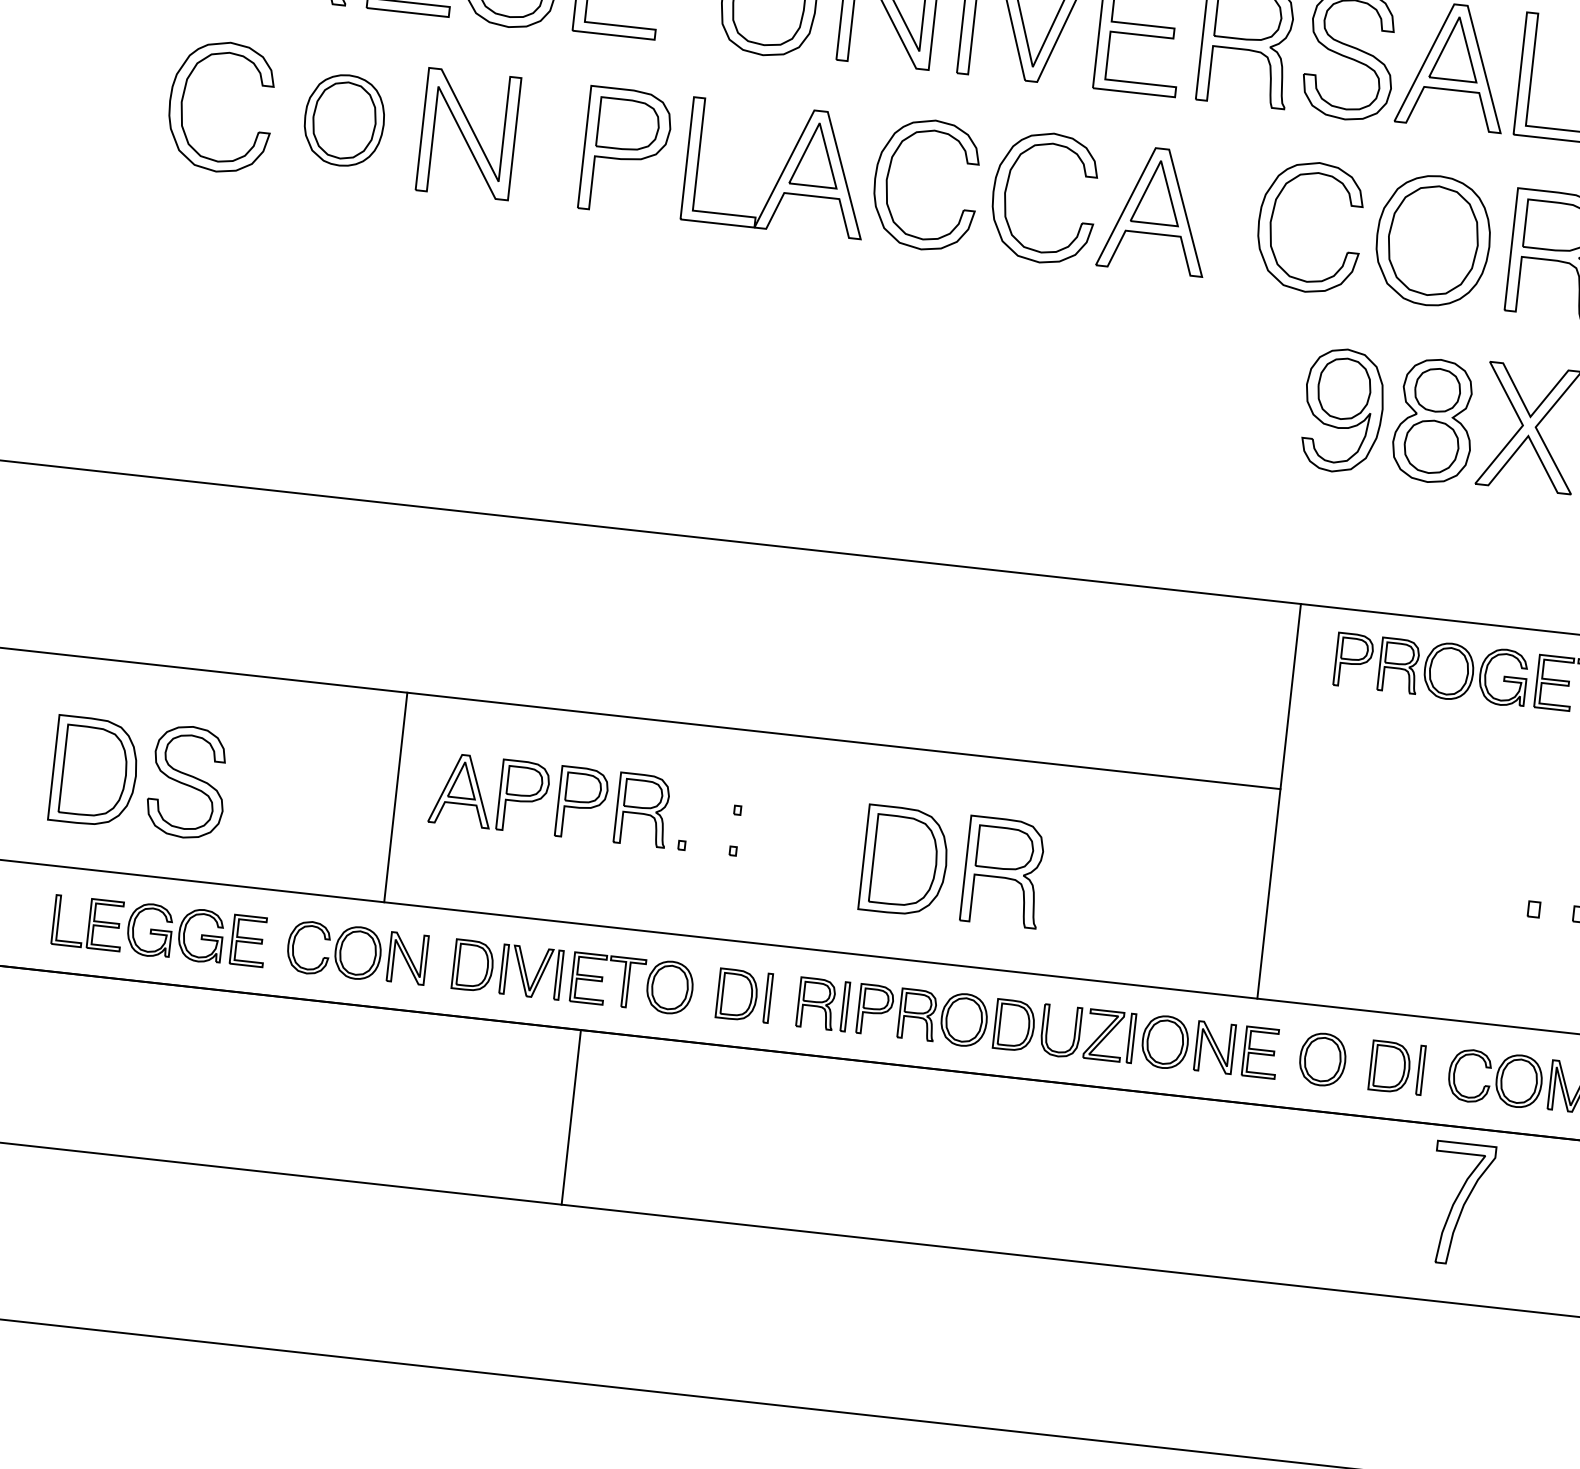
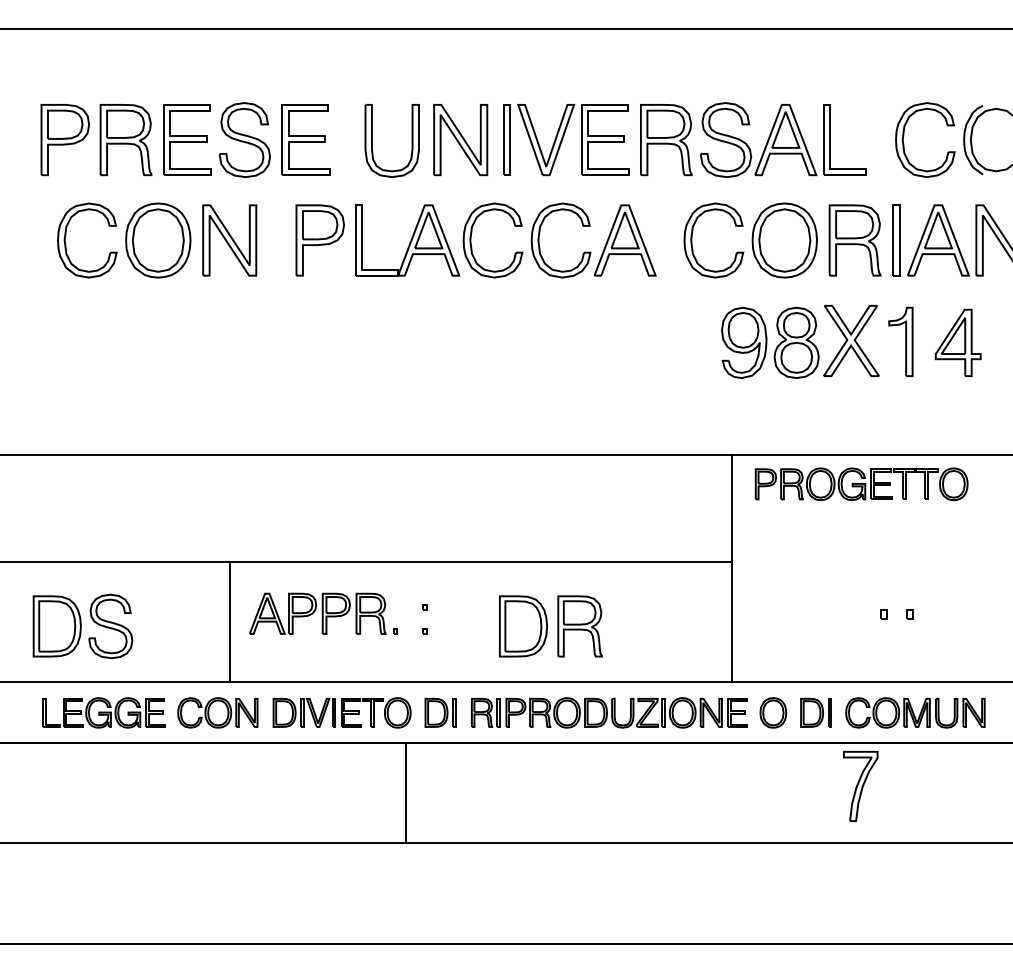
part: (344, 120) -> (158, 240), size x1.43
line: (570, 1116) -> (405, 792), moved

